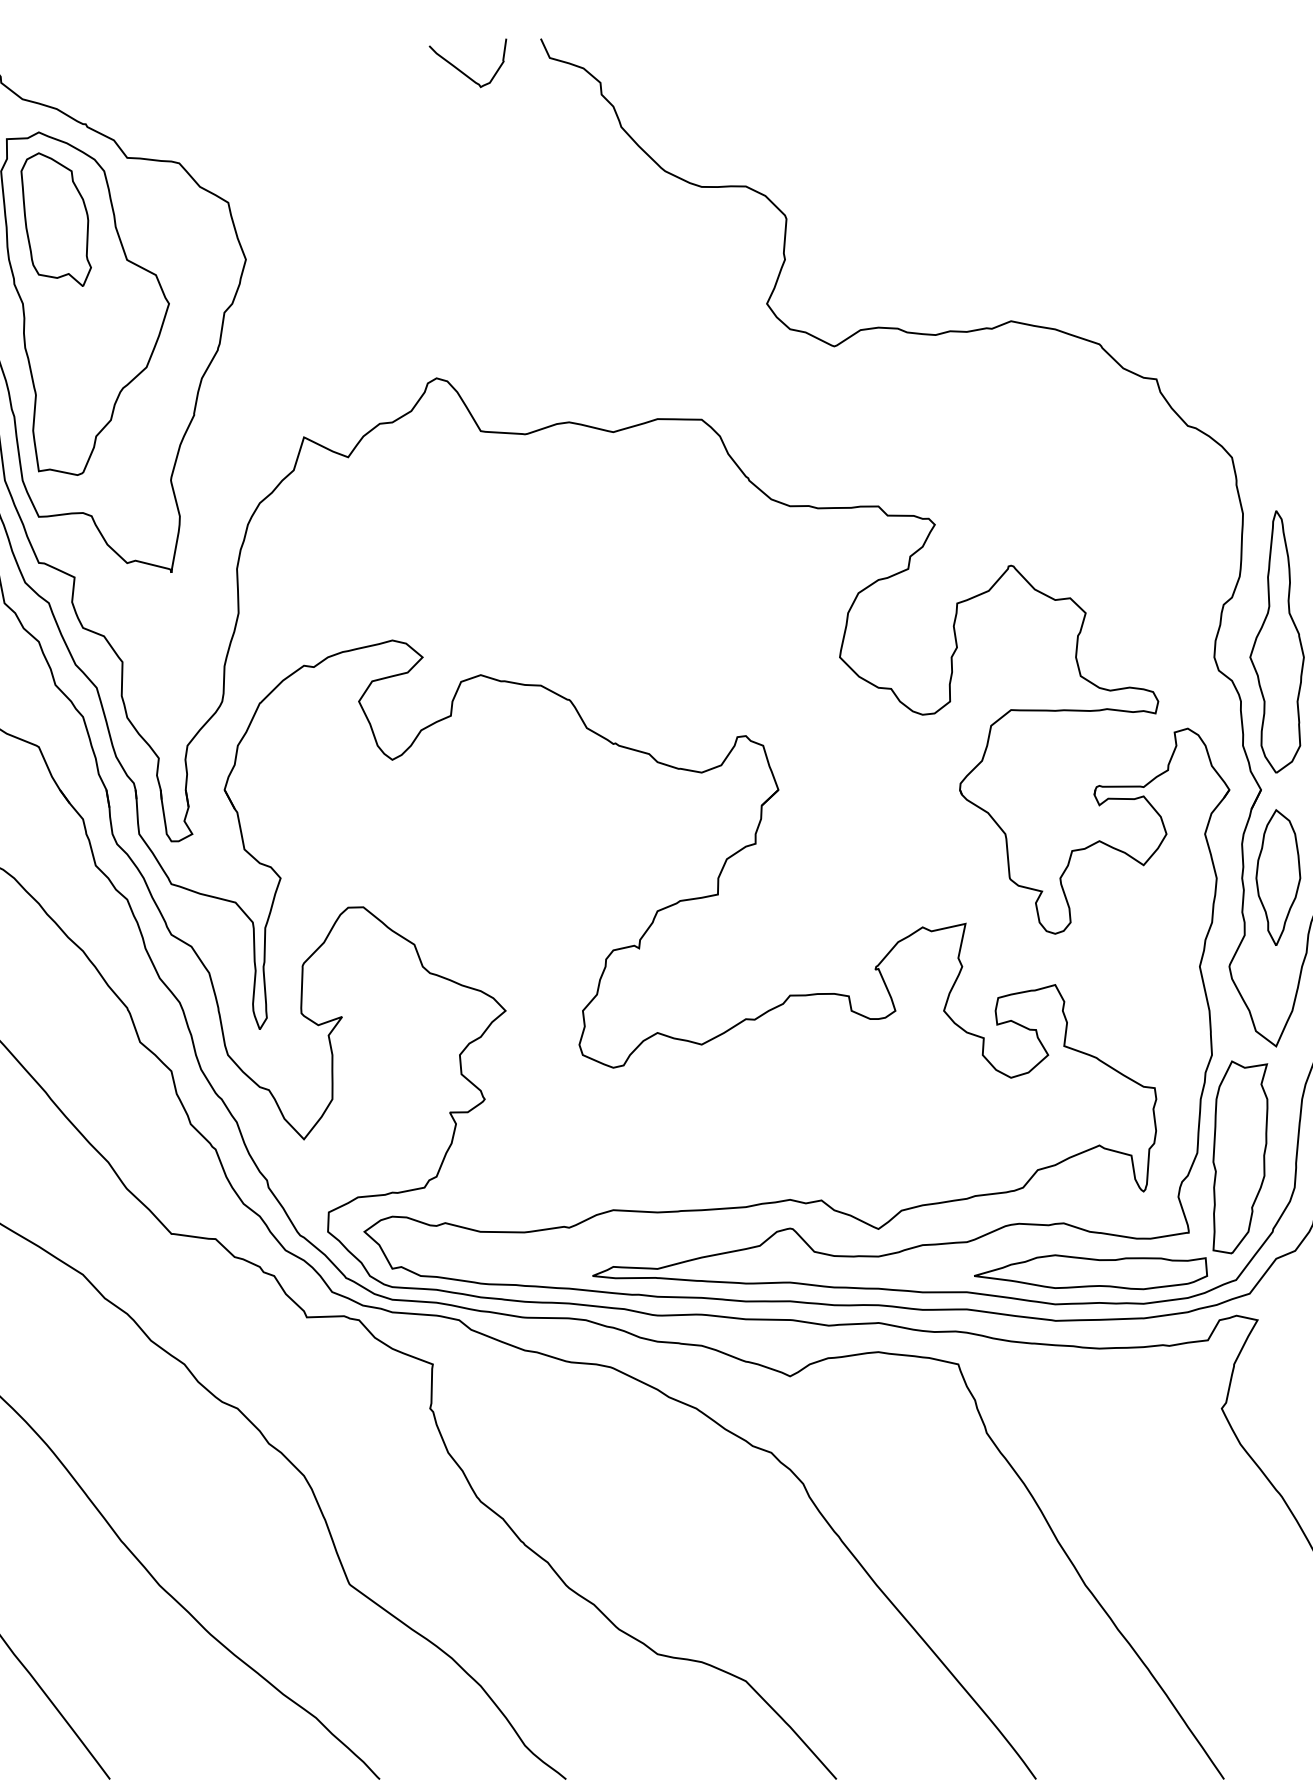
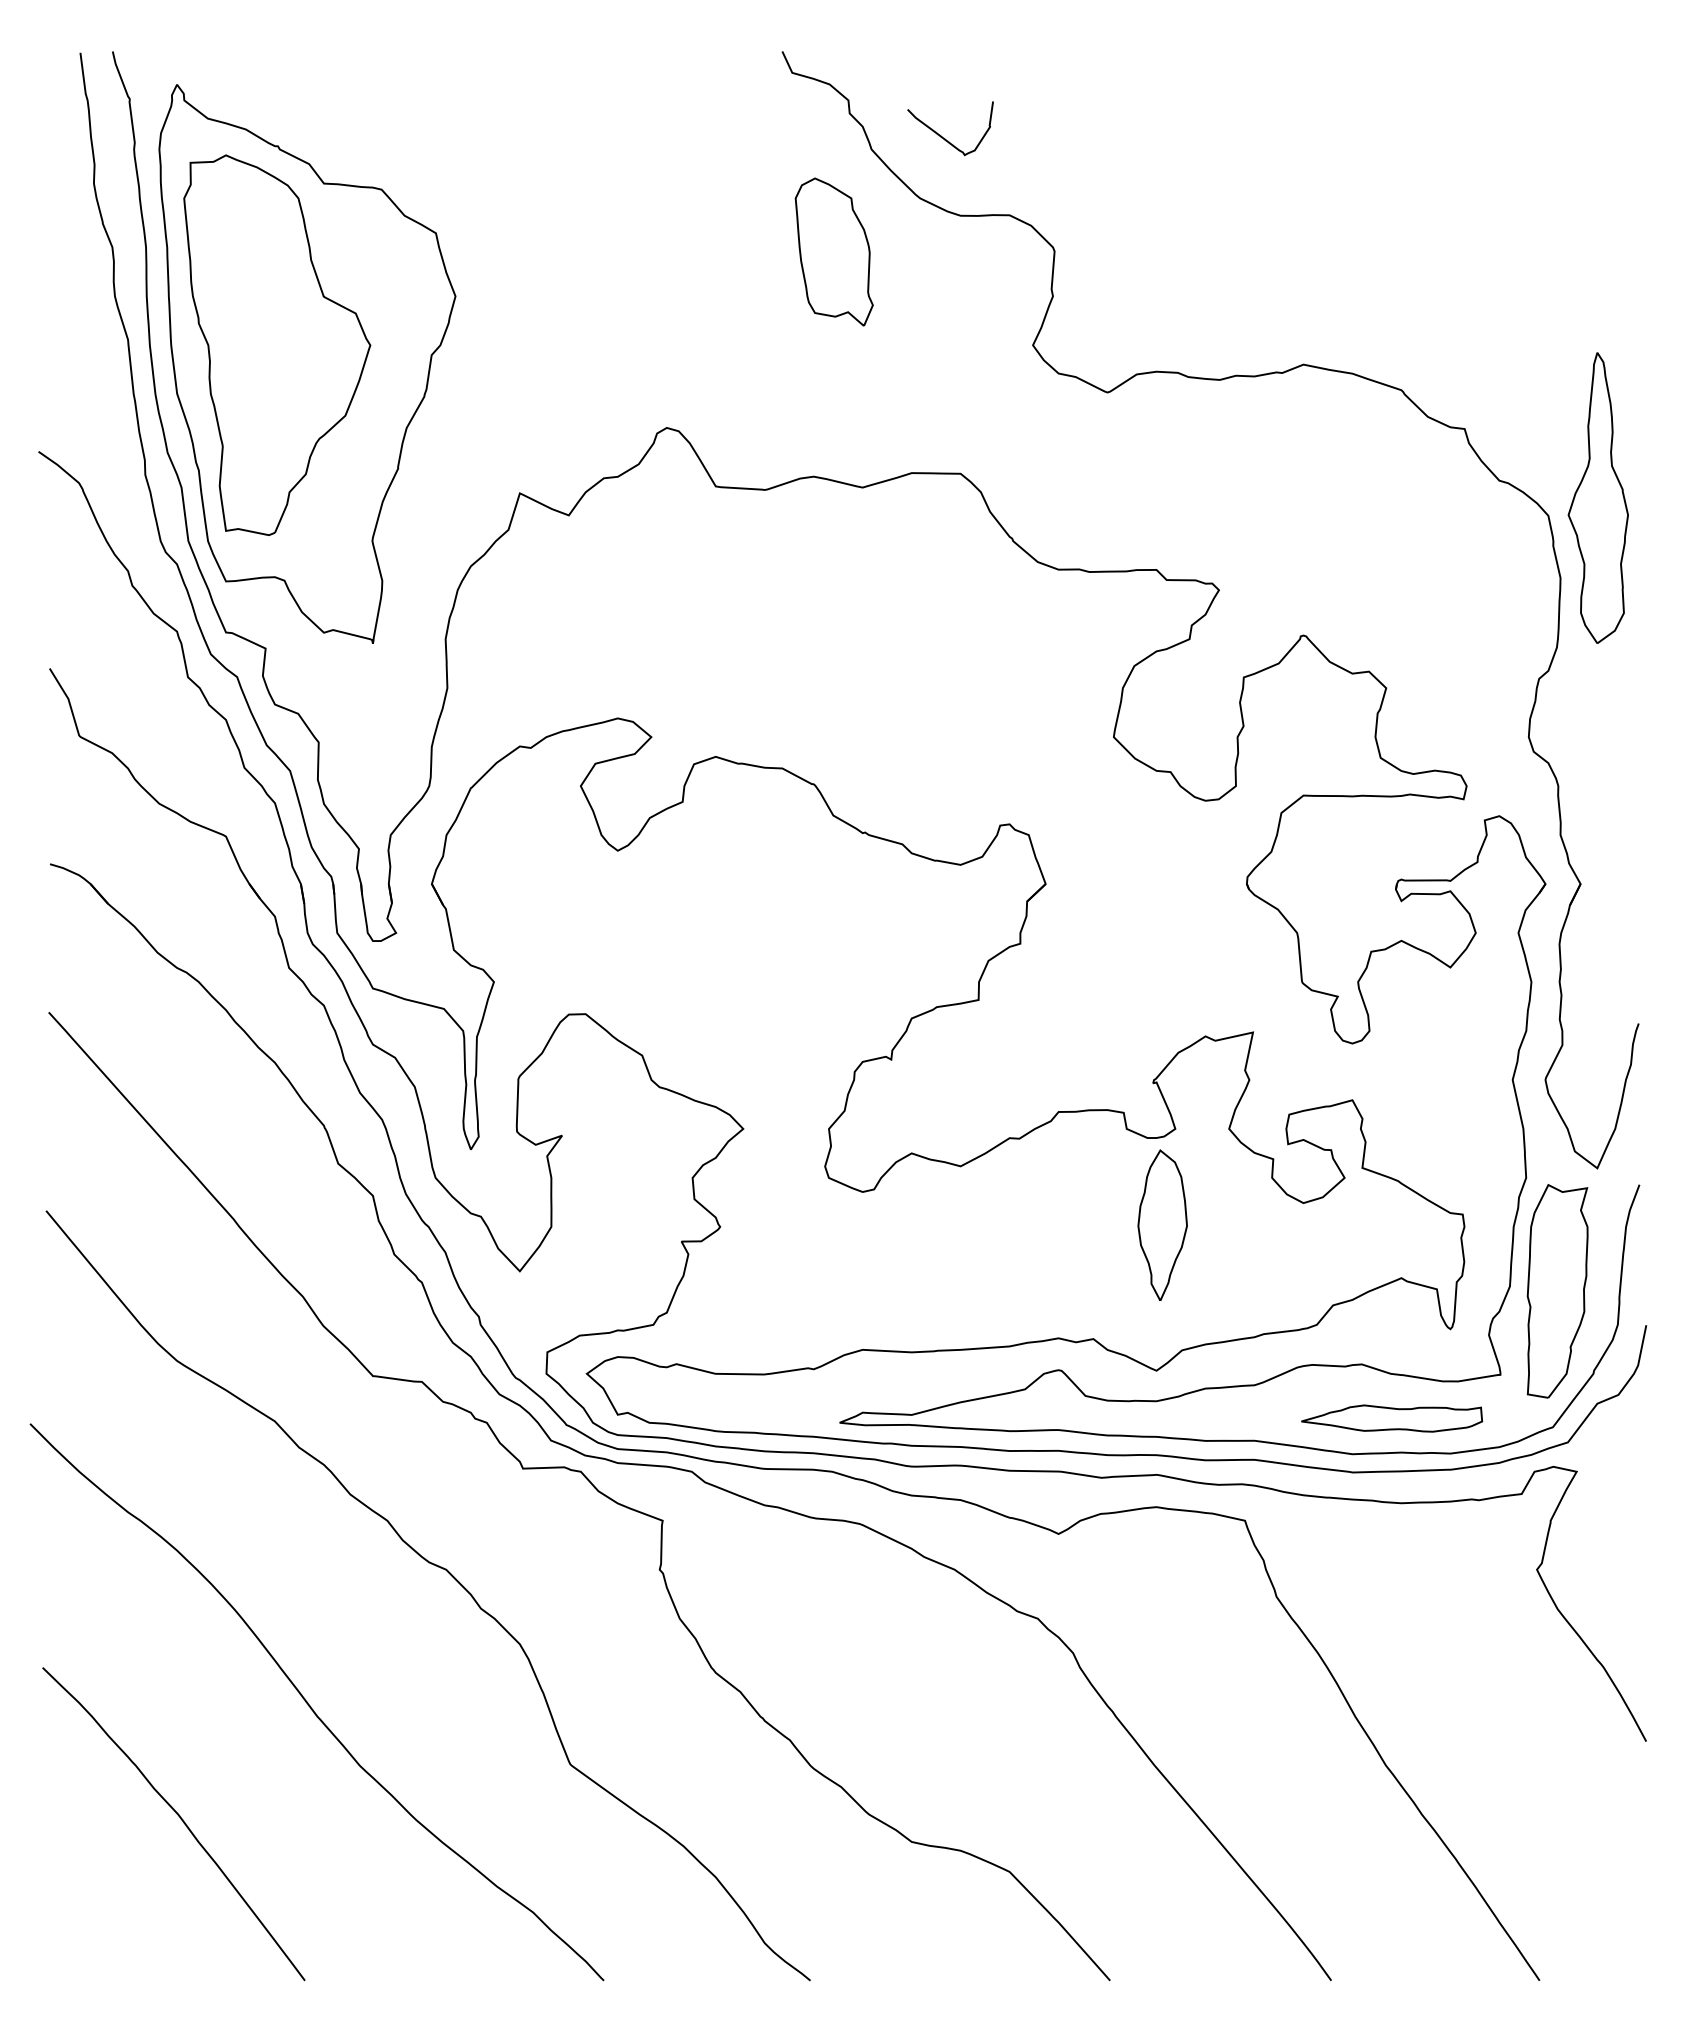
curve: (463, 72) -> (945, 138), moved
part: (55, 219) -> (833, 251), moved
part: (1276, 641) -> (1597, 497), moved
part: (1278, 876) -> (1162, 1224), moved
part: (1090, 1272) -> (1391, 1418), size x0.7

